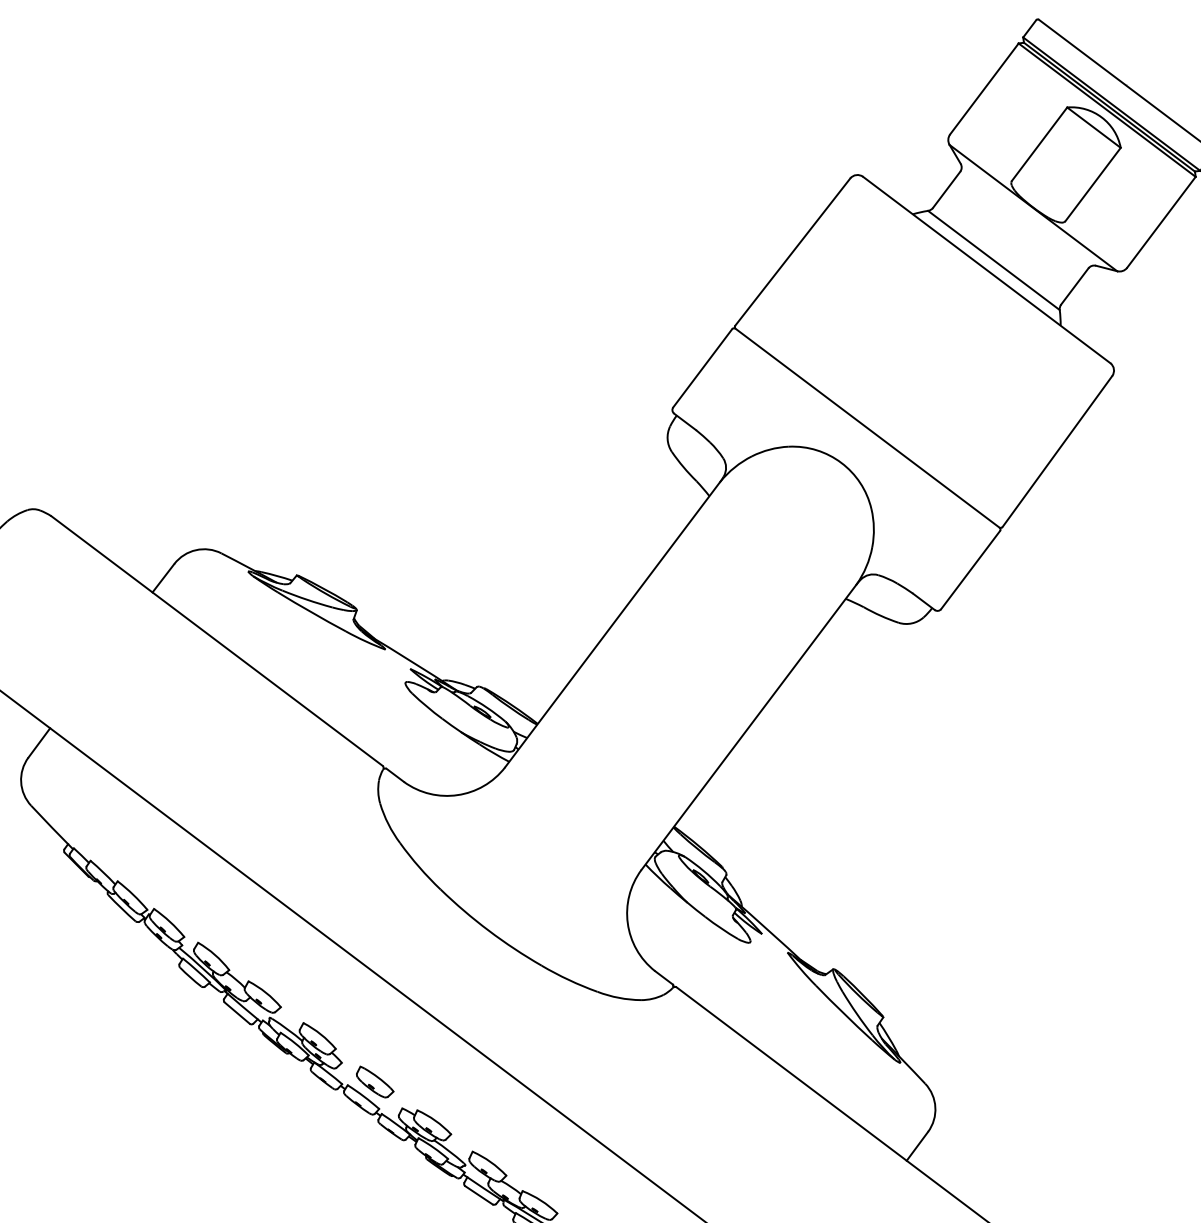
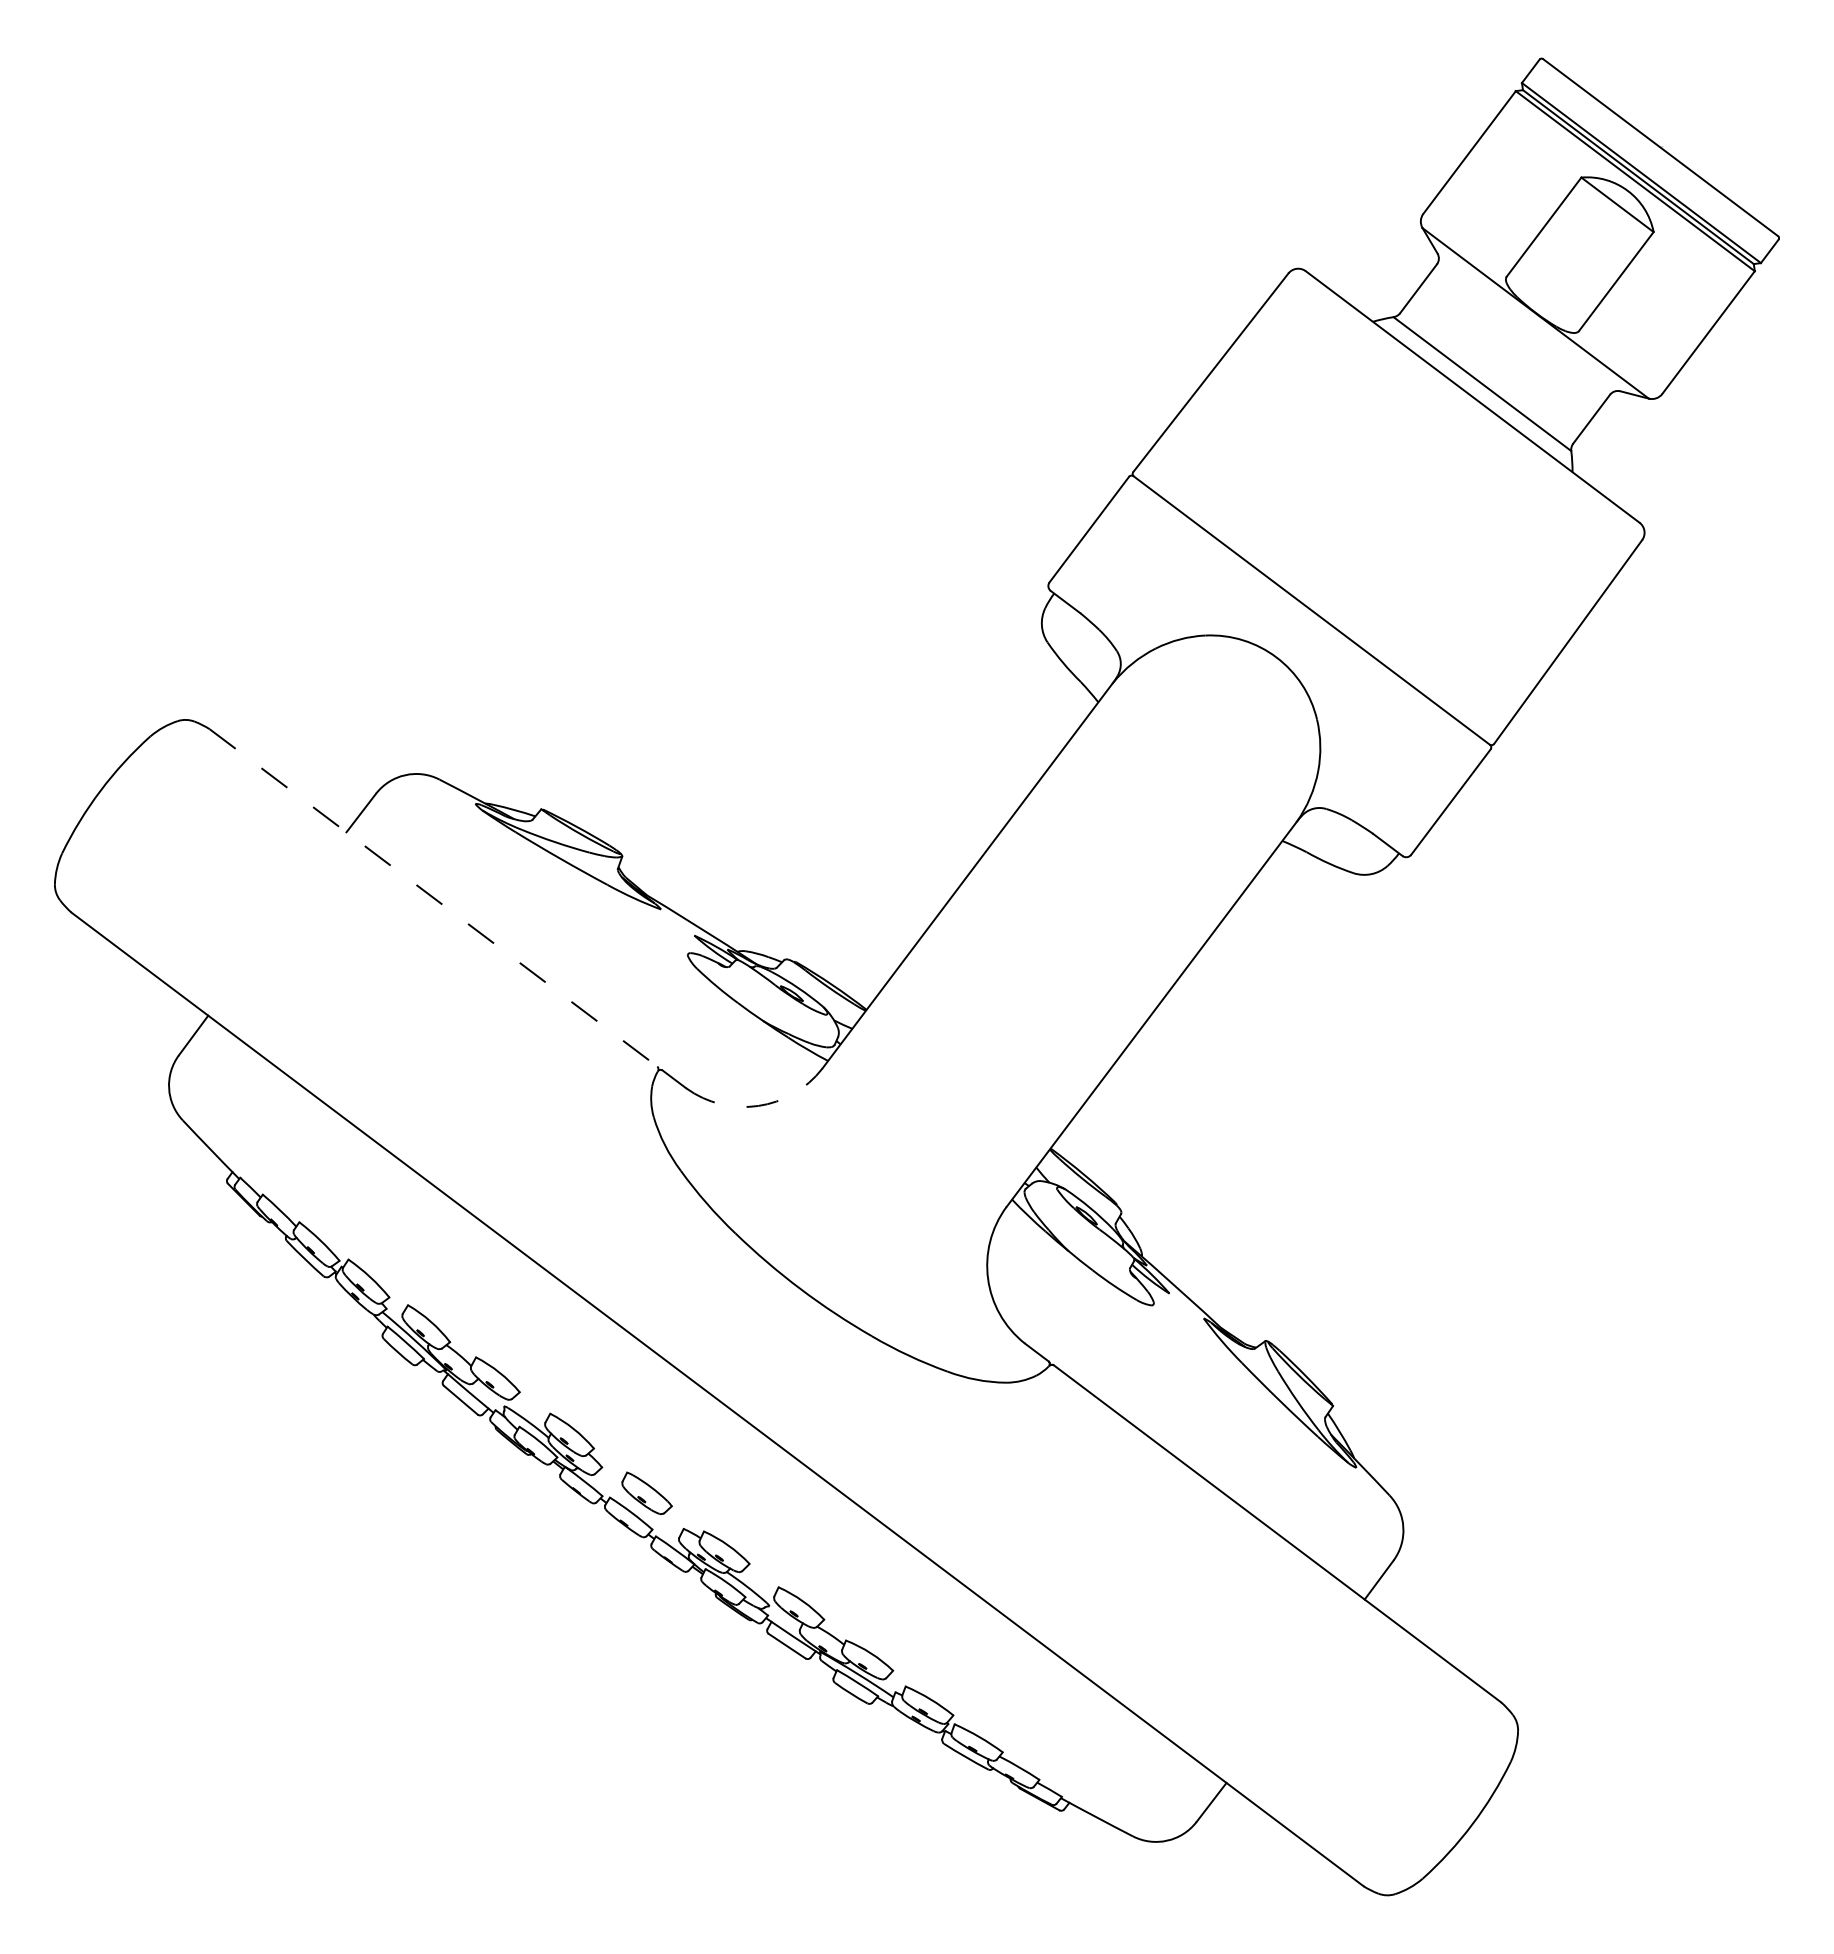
line: (216, 641) -> (433, 898), solid -> dashed
arc: (457, 794) -> (758, 1105), solid -> dashed

